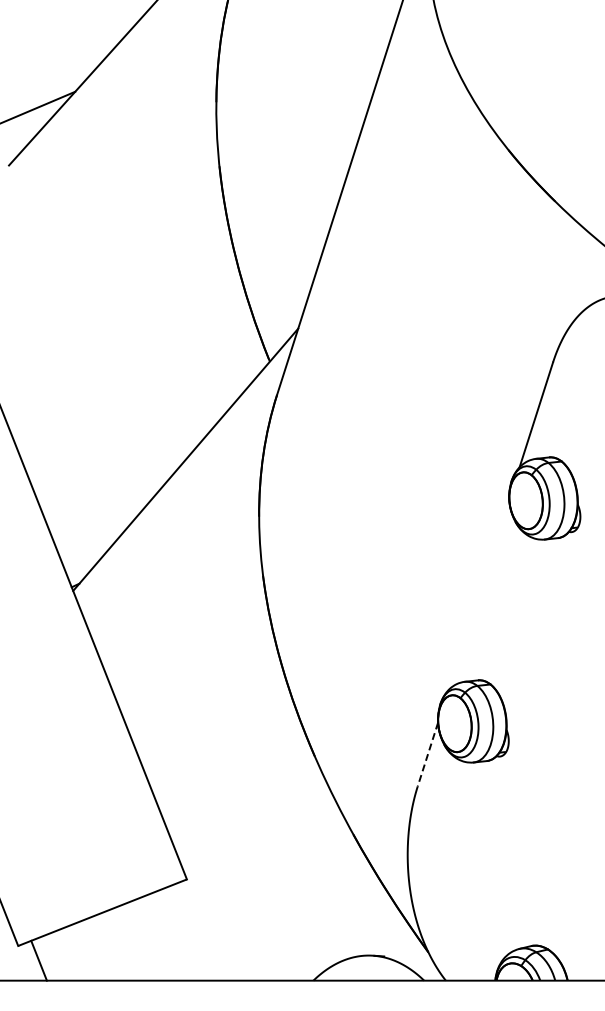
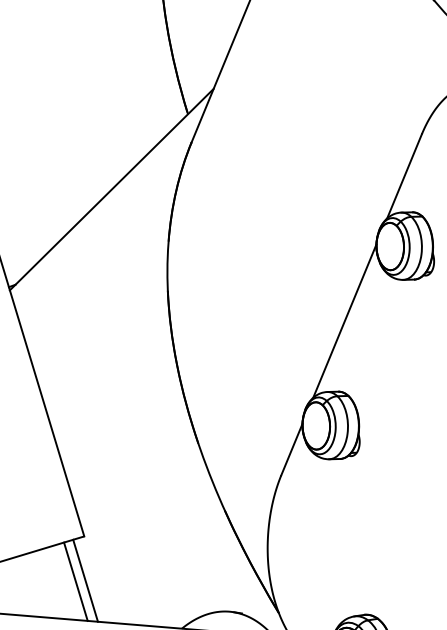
line: (478, 594) -> (344, 320), added
line: (427, 755) -> (291, 450), dashed -> solid
line: (192, 932) -> (85, 580), added
line: (181, 934) -> (76, 581), added

